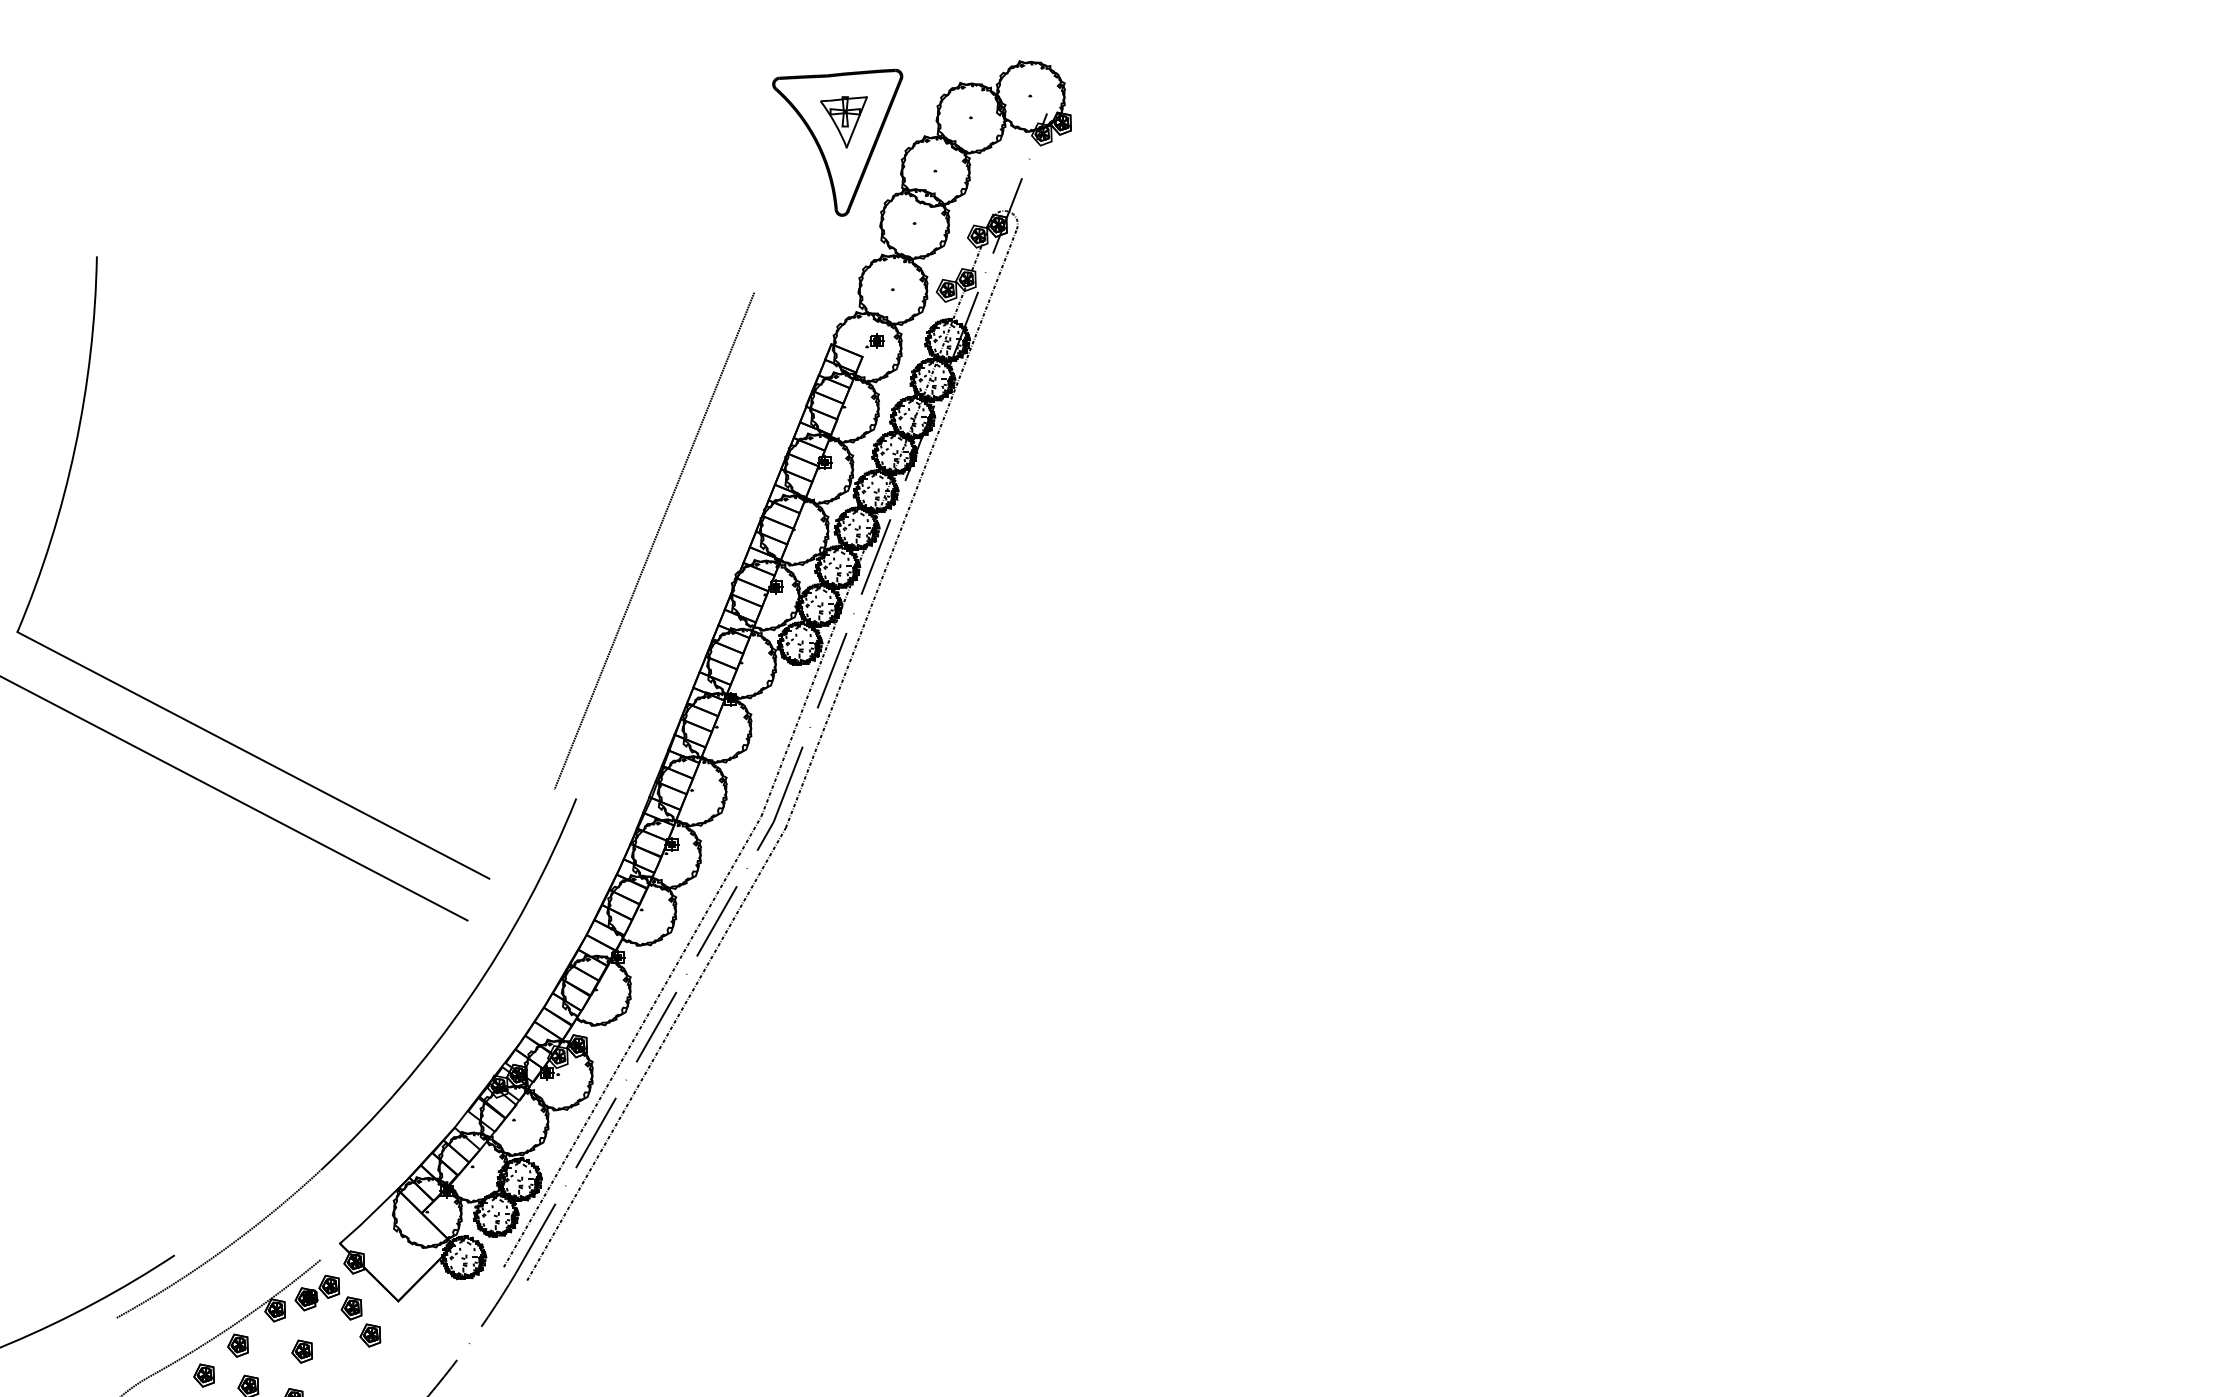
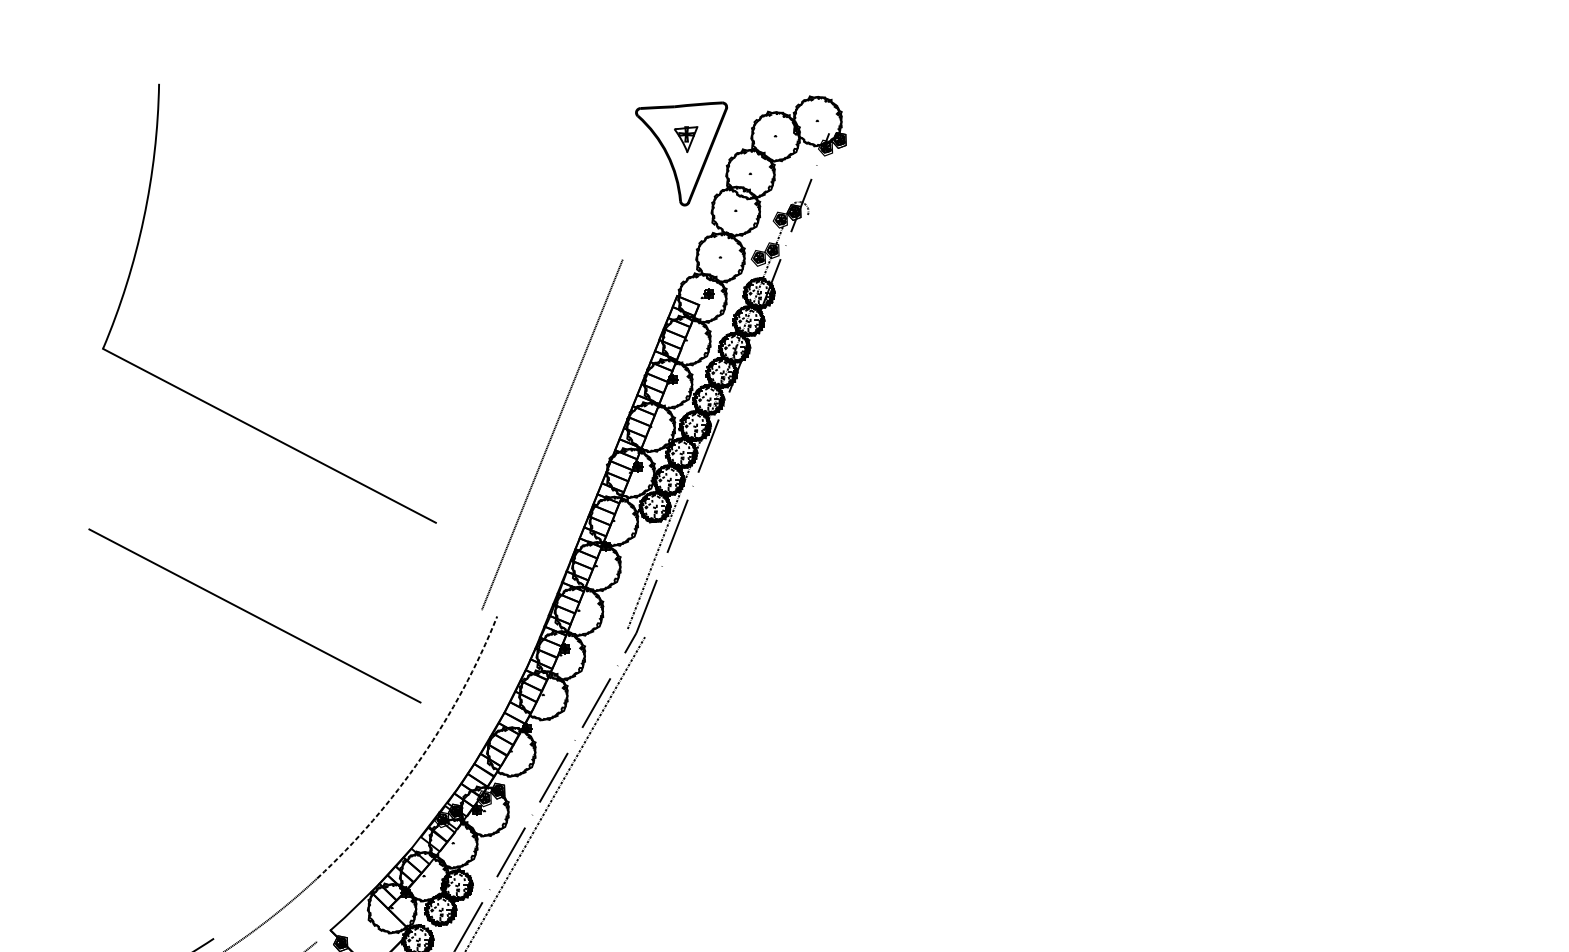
part: (843, 122) -> (685, 139), size x0.7
line: (900, 528) -> (725, 426), removed
part: (179, 715) -> (217, 407), moved
arc: (469, 998) -> (421, 757), solid -> dashed
line: (632, 1041) -> (536, 787), removed

